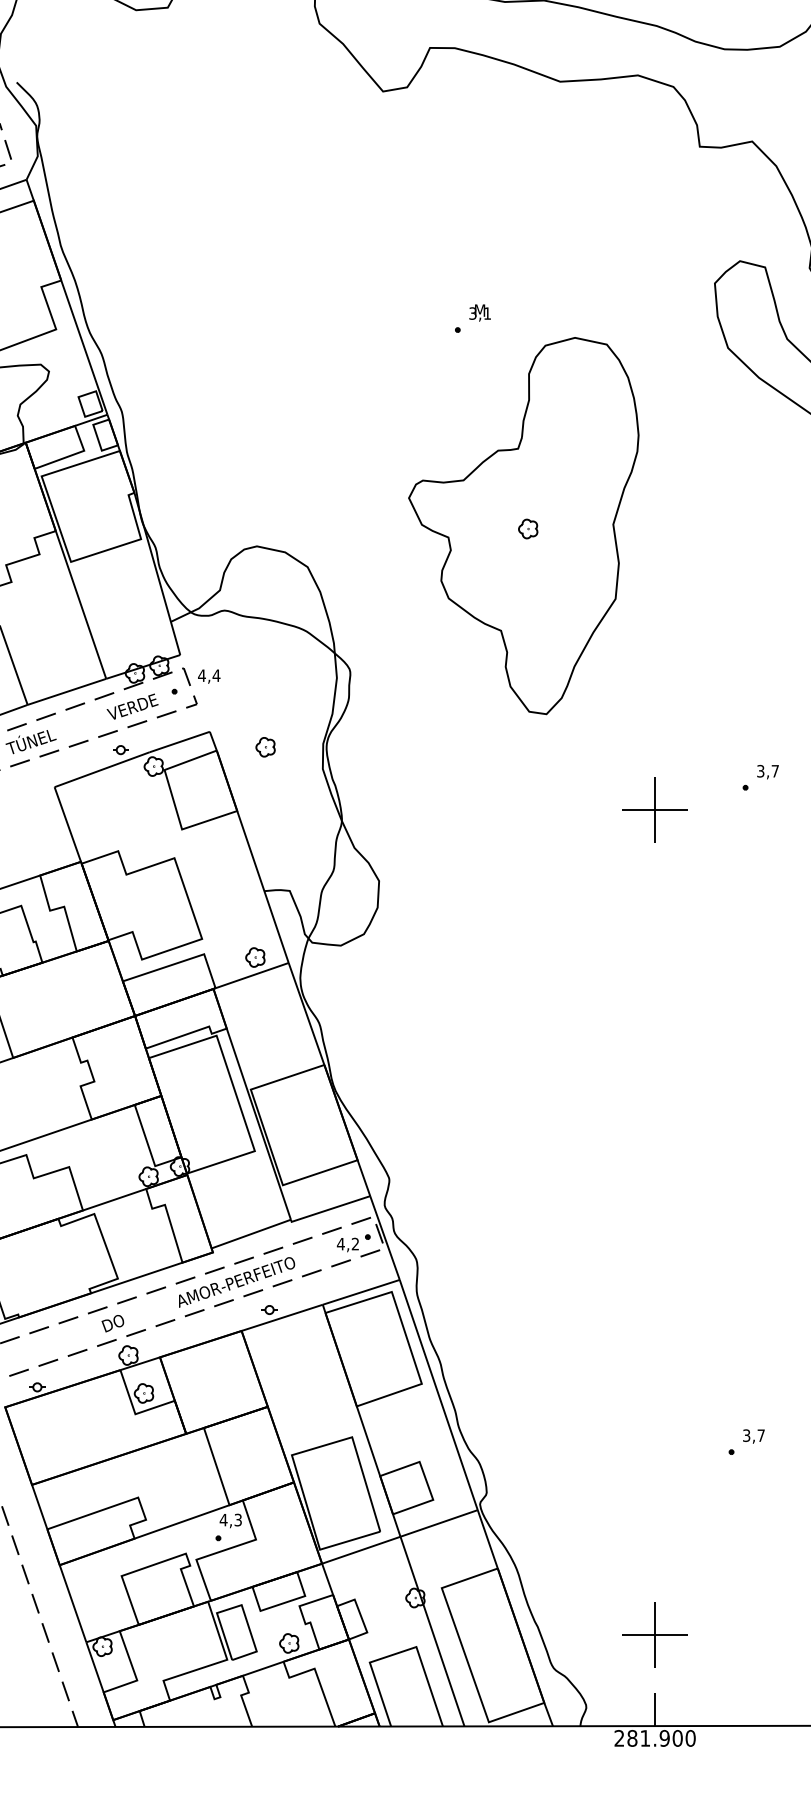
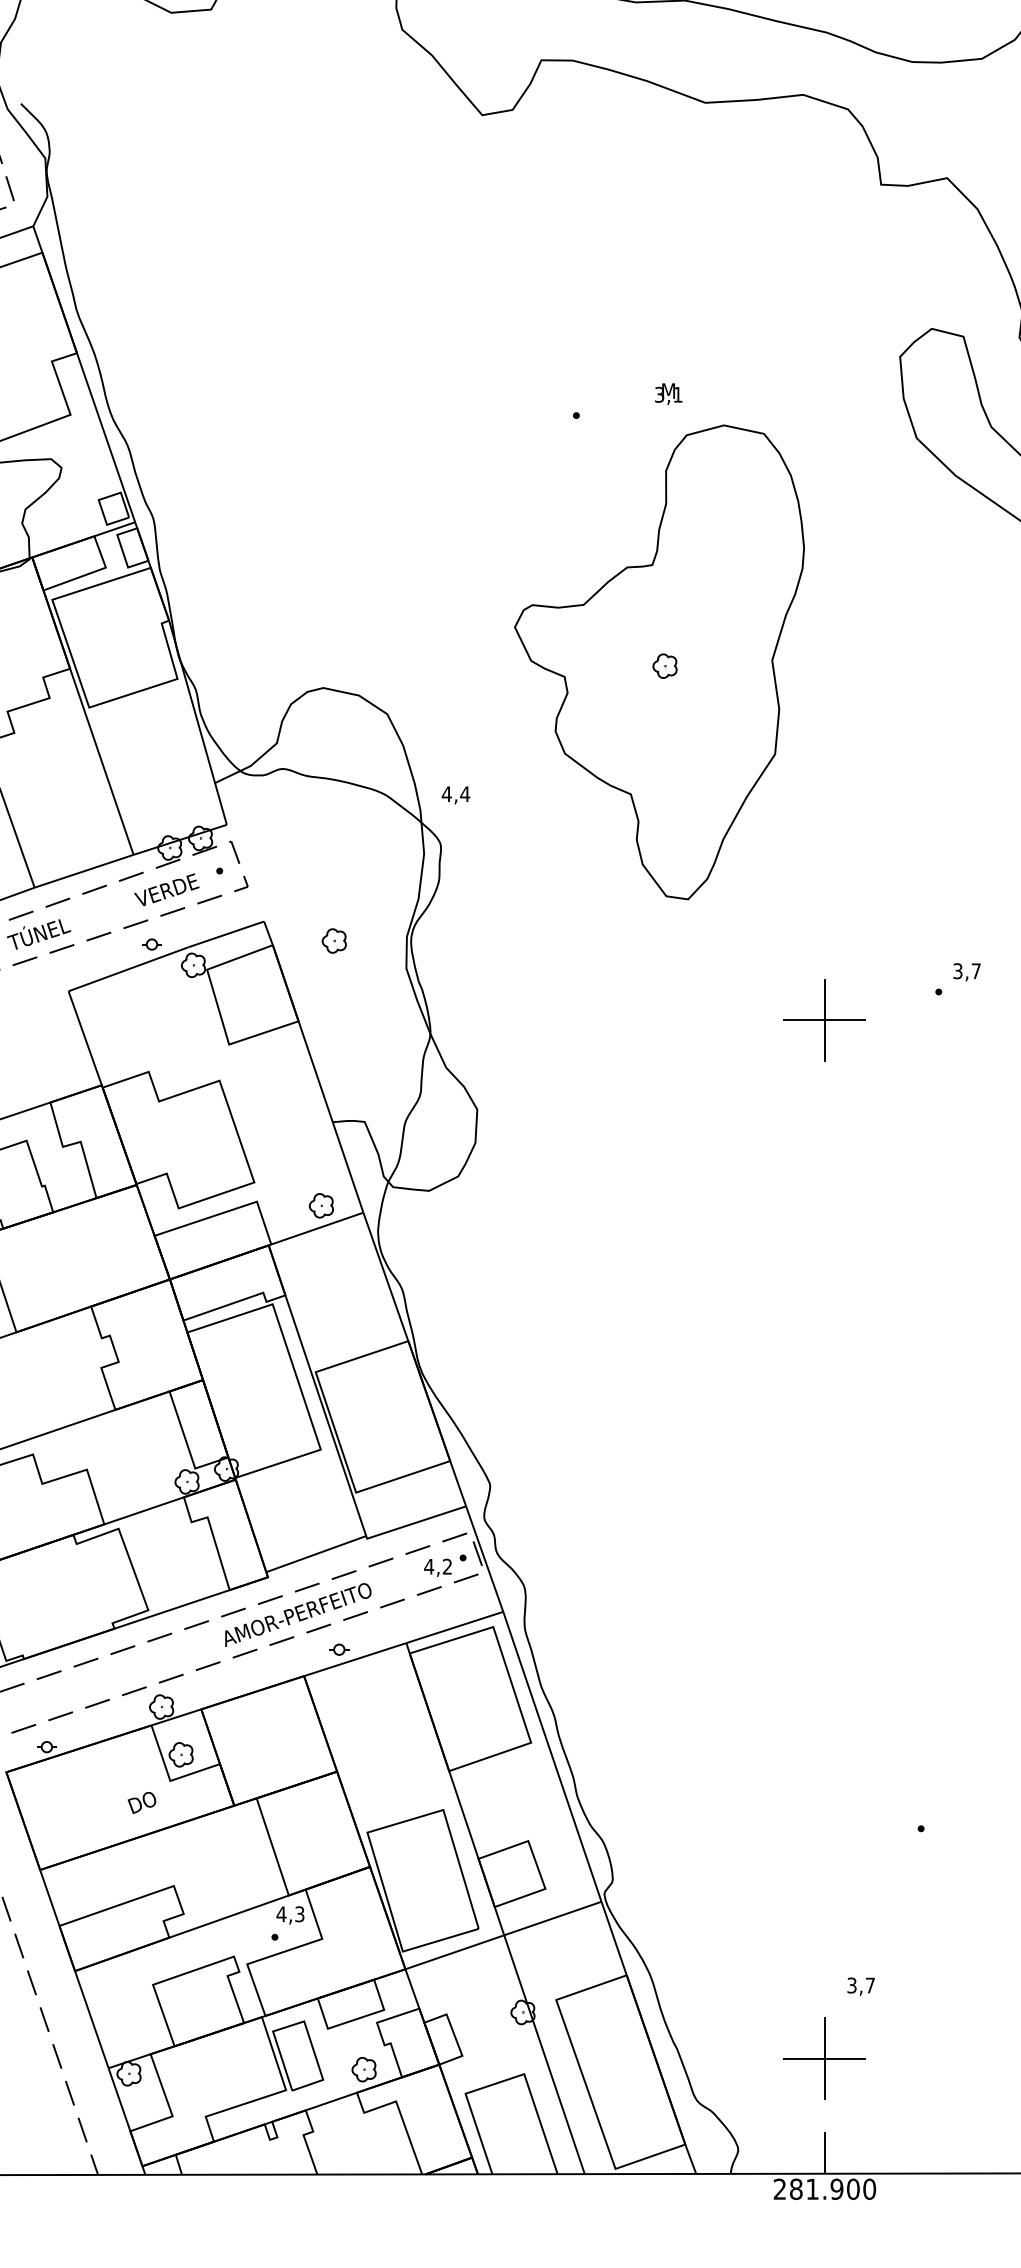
text: (479, 312) -> (667, 393), moved
text: (209, 676) -> (456, 795), moved
text: (112, 1323) -> (141, 1802), moved
text: (753, 1436) -> (860, 1986), moved

